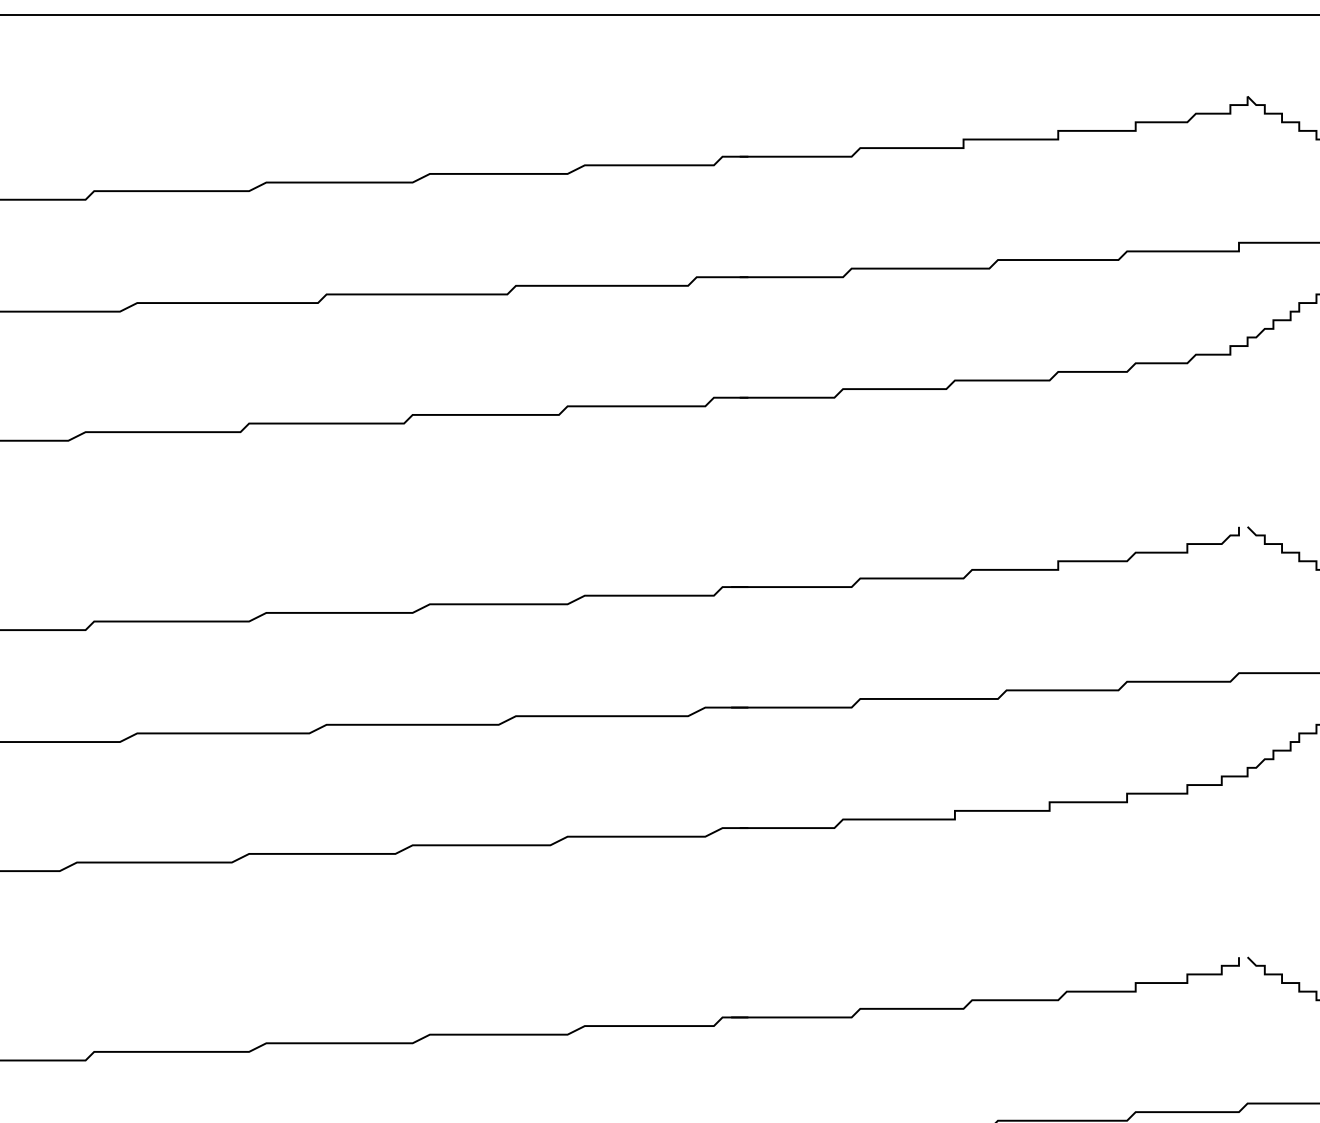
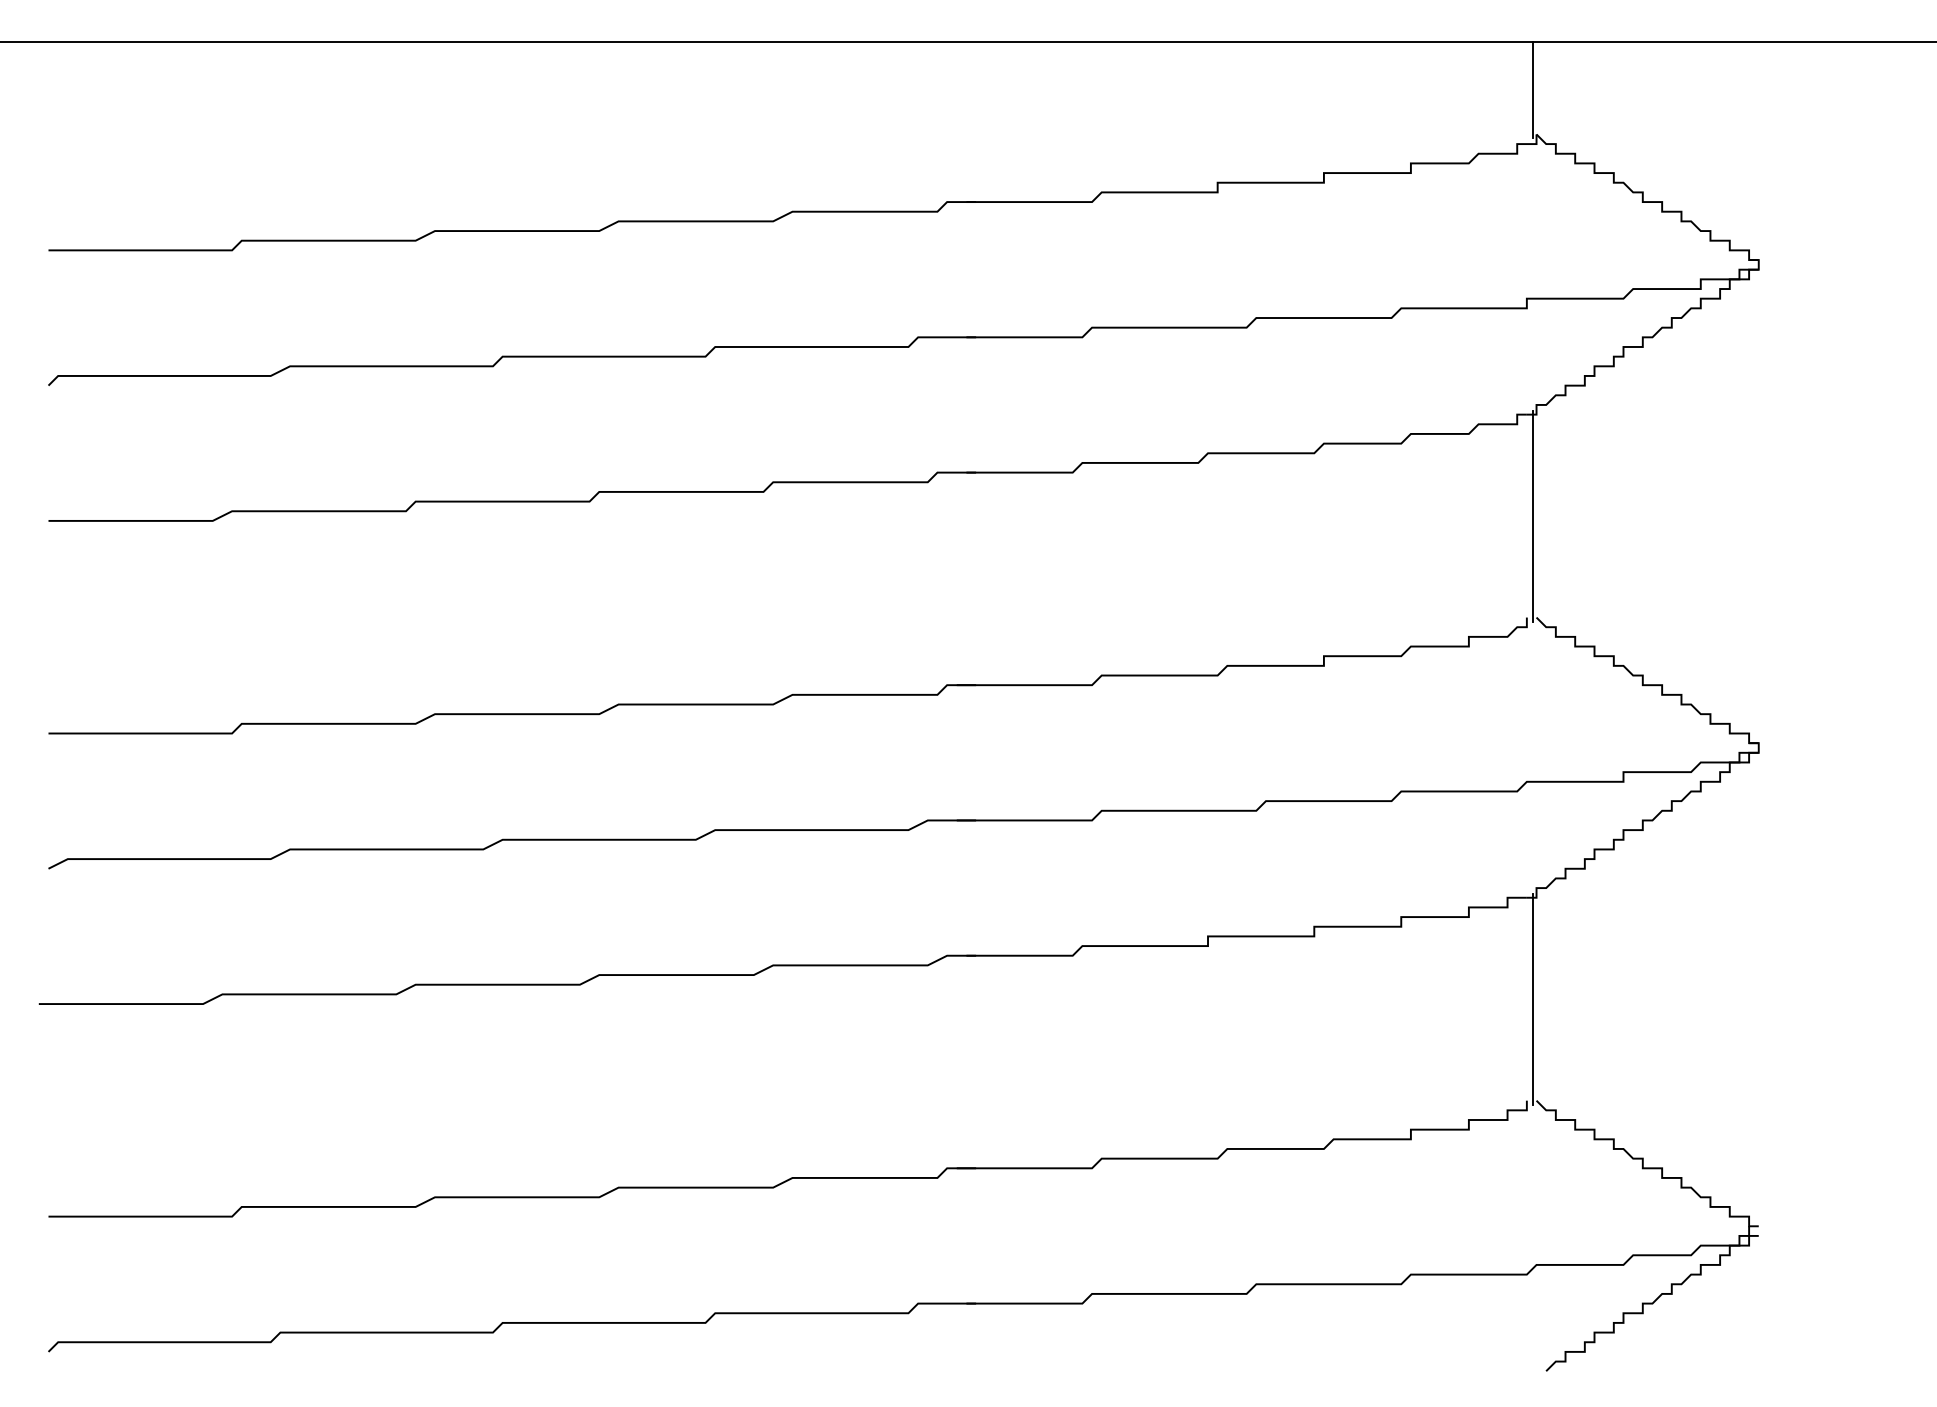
line: (1244, 57) -> (1532, 90), added
line: (1244, 435) -> (1532, 515), added
line: (1244, 867) -> (1532, 999), added

